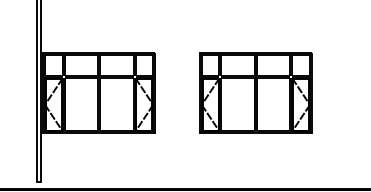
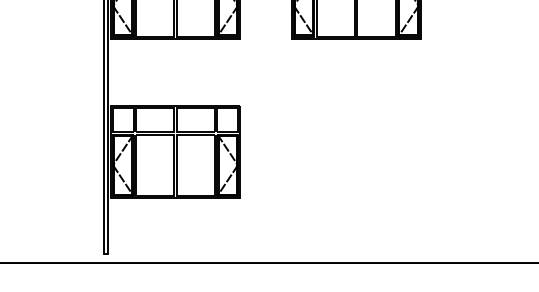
part: (255, 92) -> (356, 151), removed

